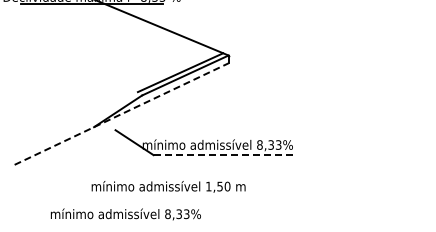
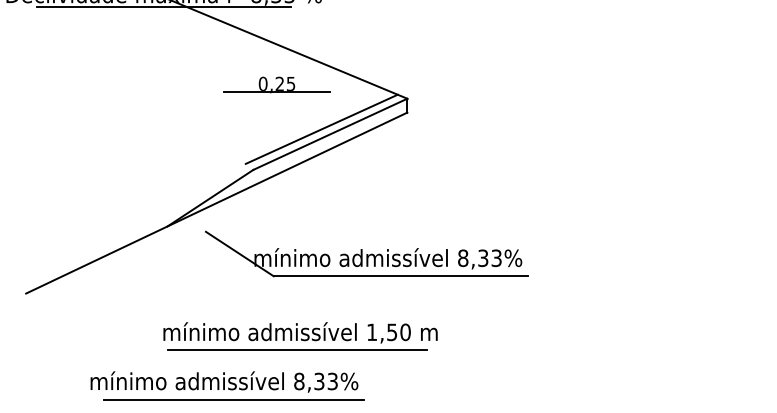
part: (155, 47) -> (277, 84), added
line: (122, 113) -> (218, 202), dashed -> solid
line: (225, 155) -> (401, 276), dashed -> solid
line: (166, 196) -> (296, 349), added
line: (131, 224) -> (234, 399), added

